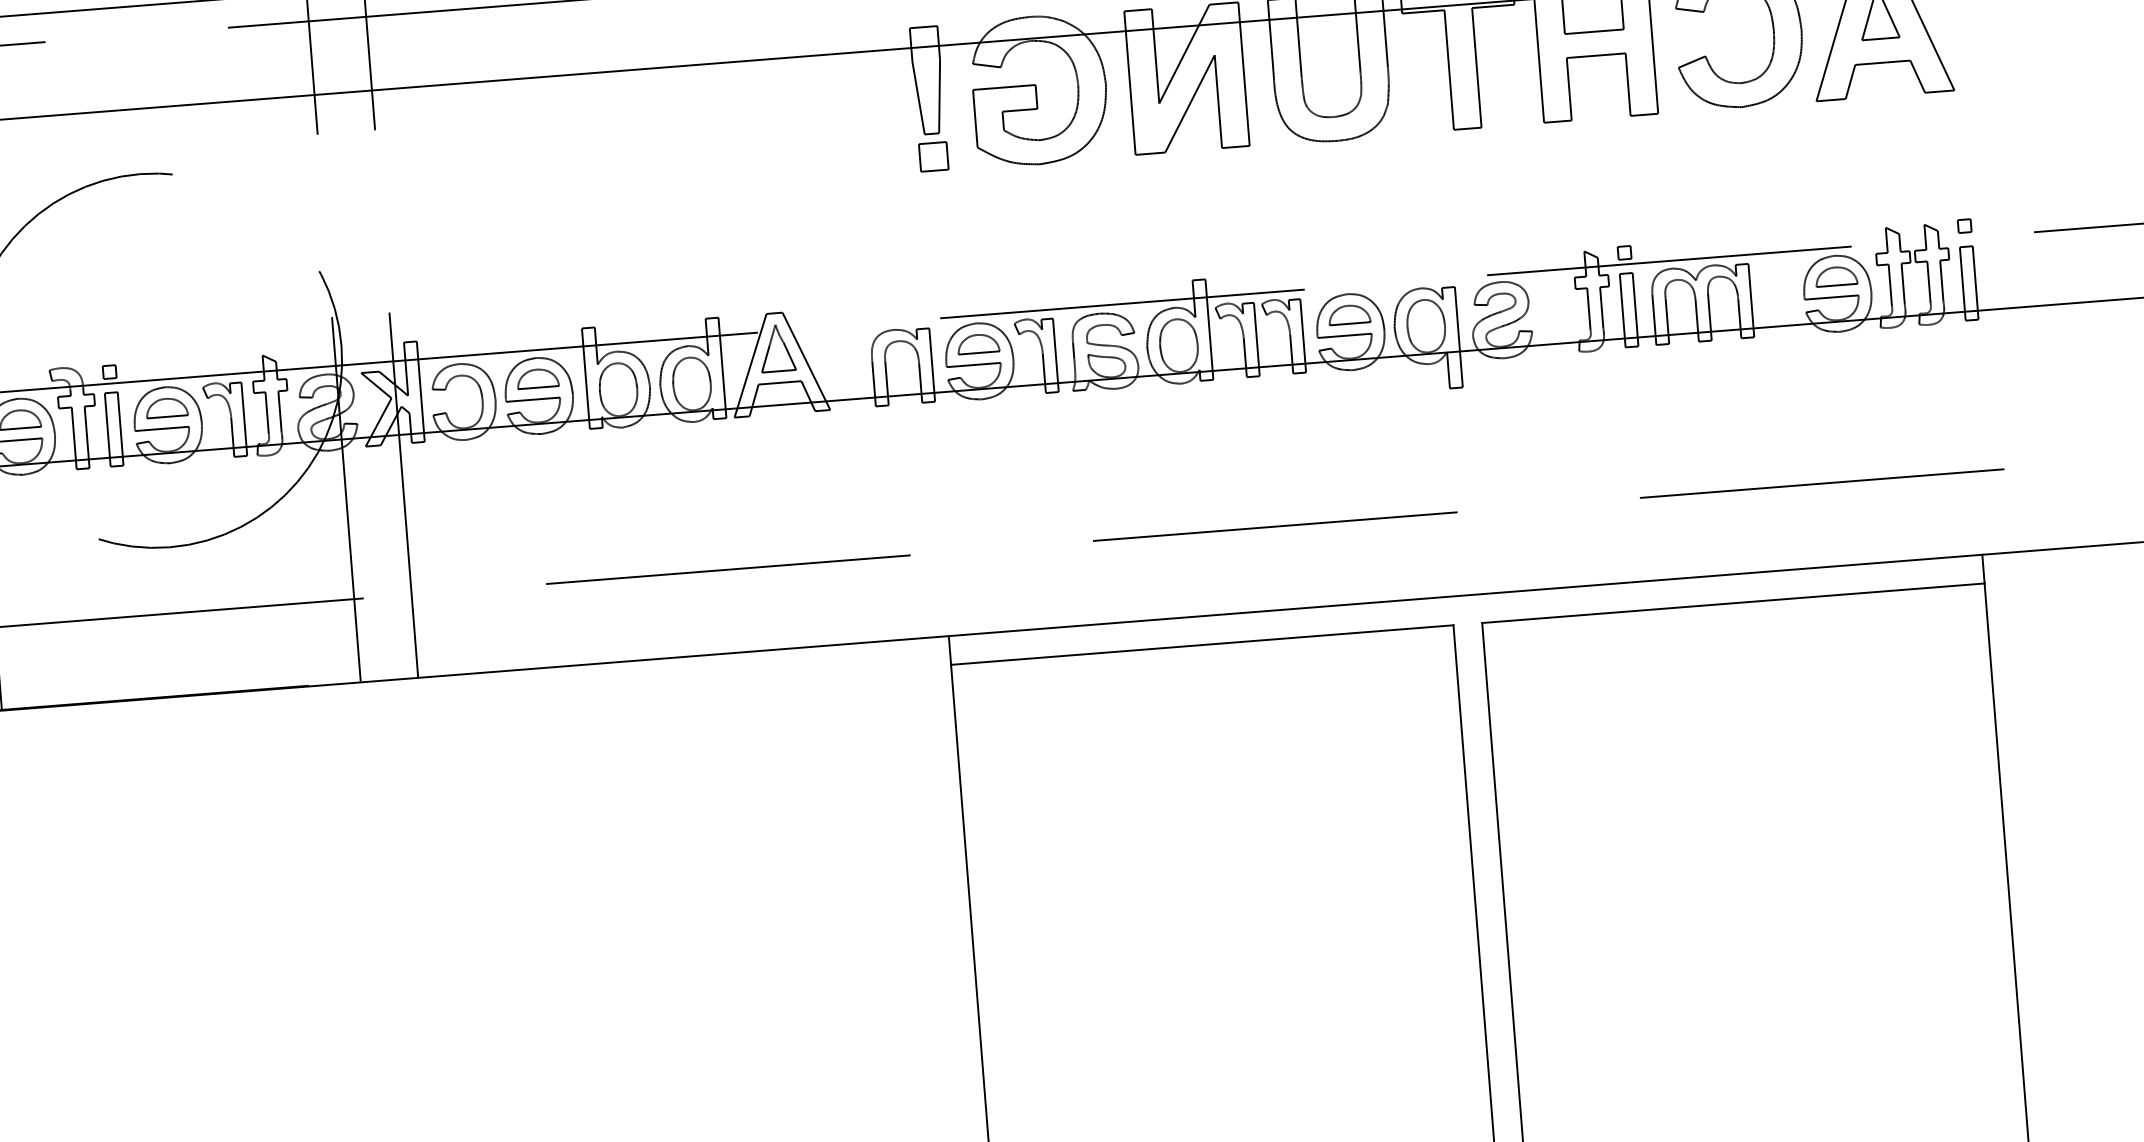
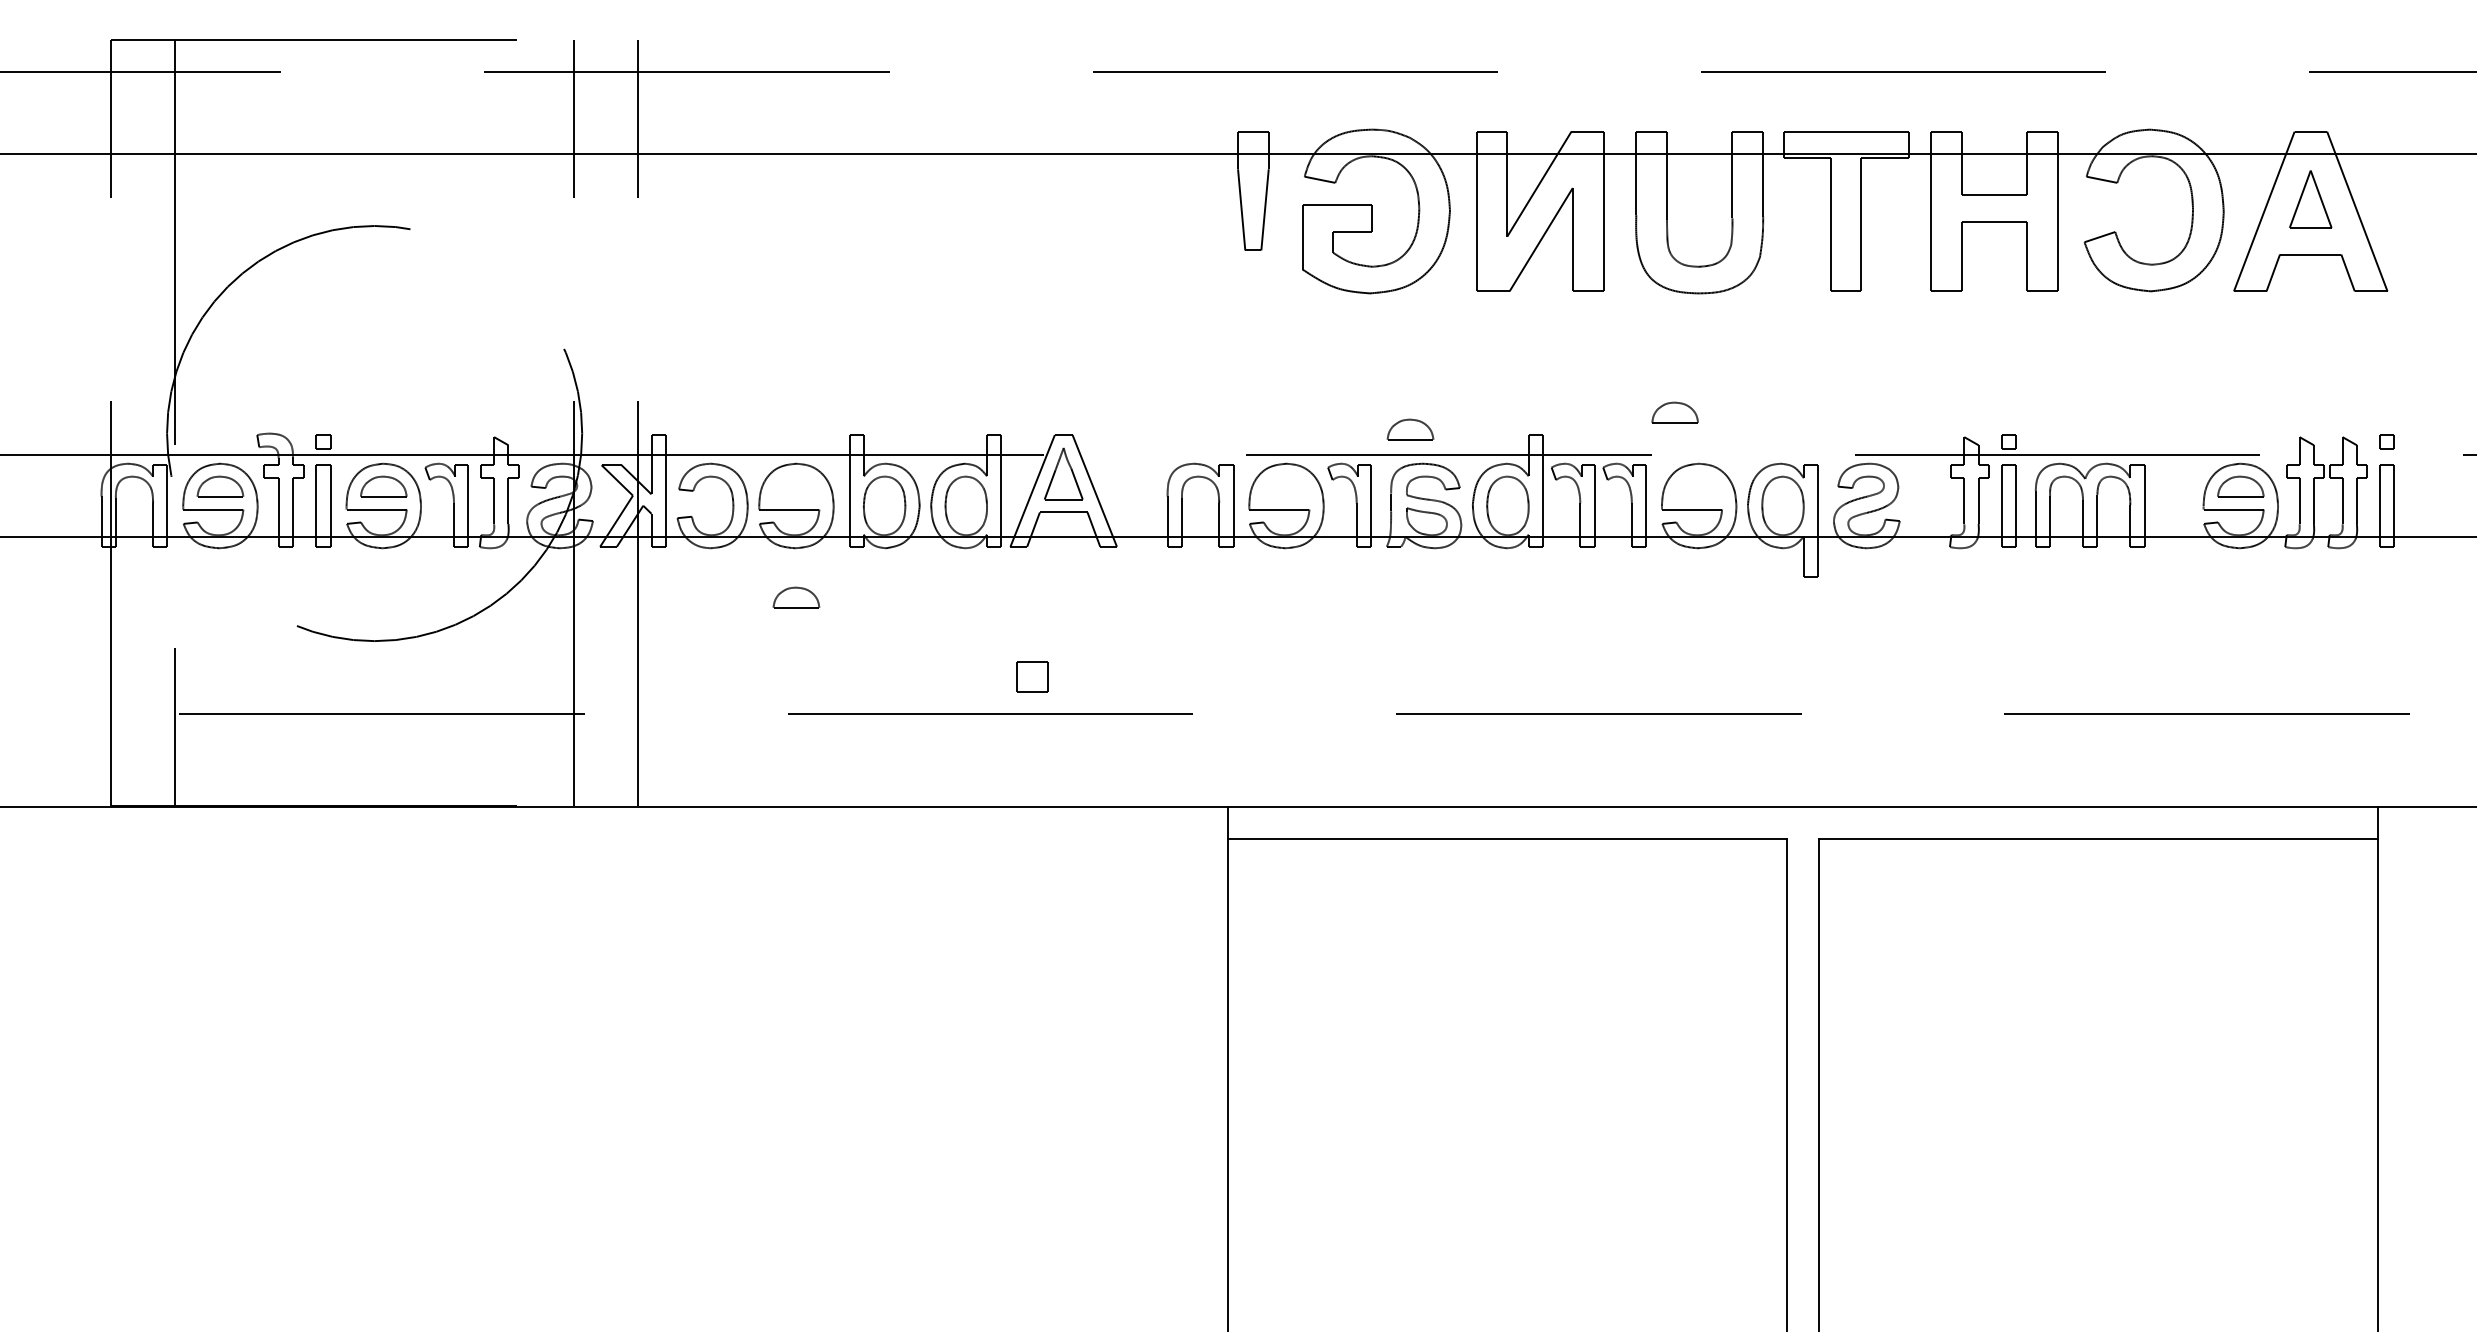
part: (933, 156) -> (1032, 676), moved
part: (1348, 314) -> (1674, 412), moved
part: (978, 343) -> (1410, 429), moved
part: (537, 378) -> (796, 597), moved

